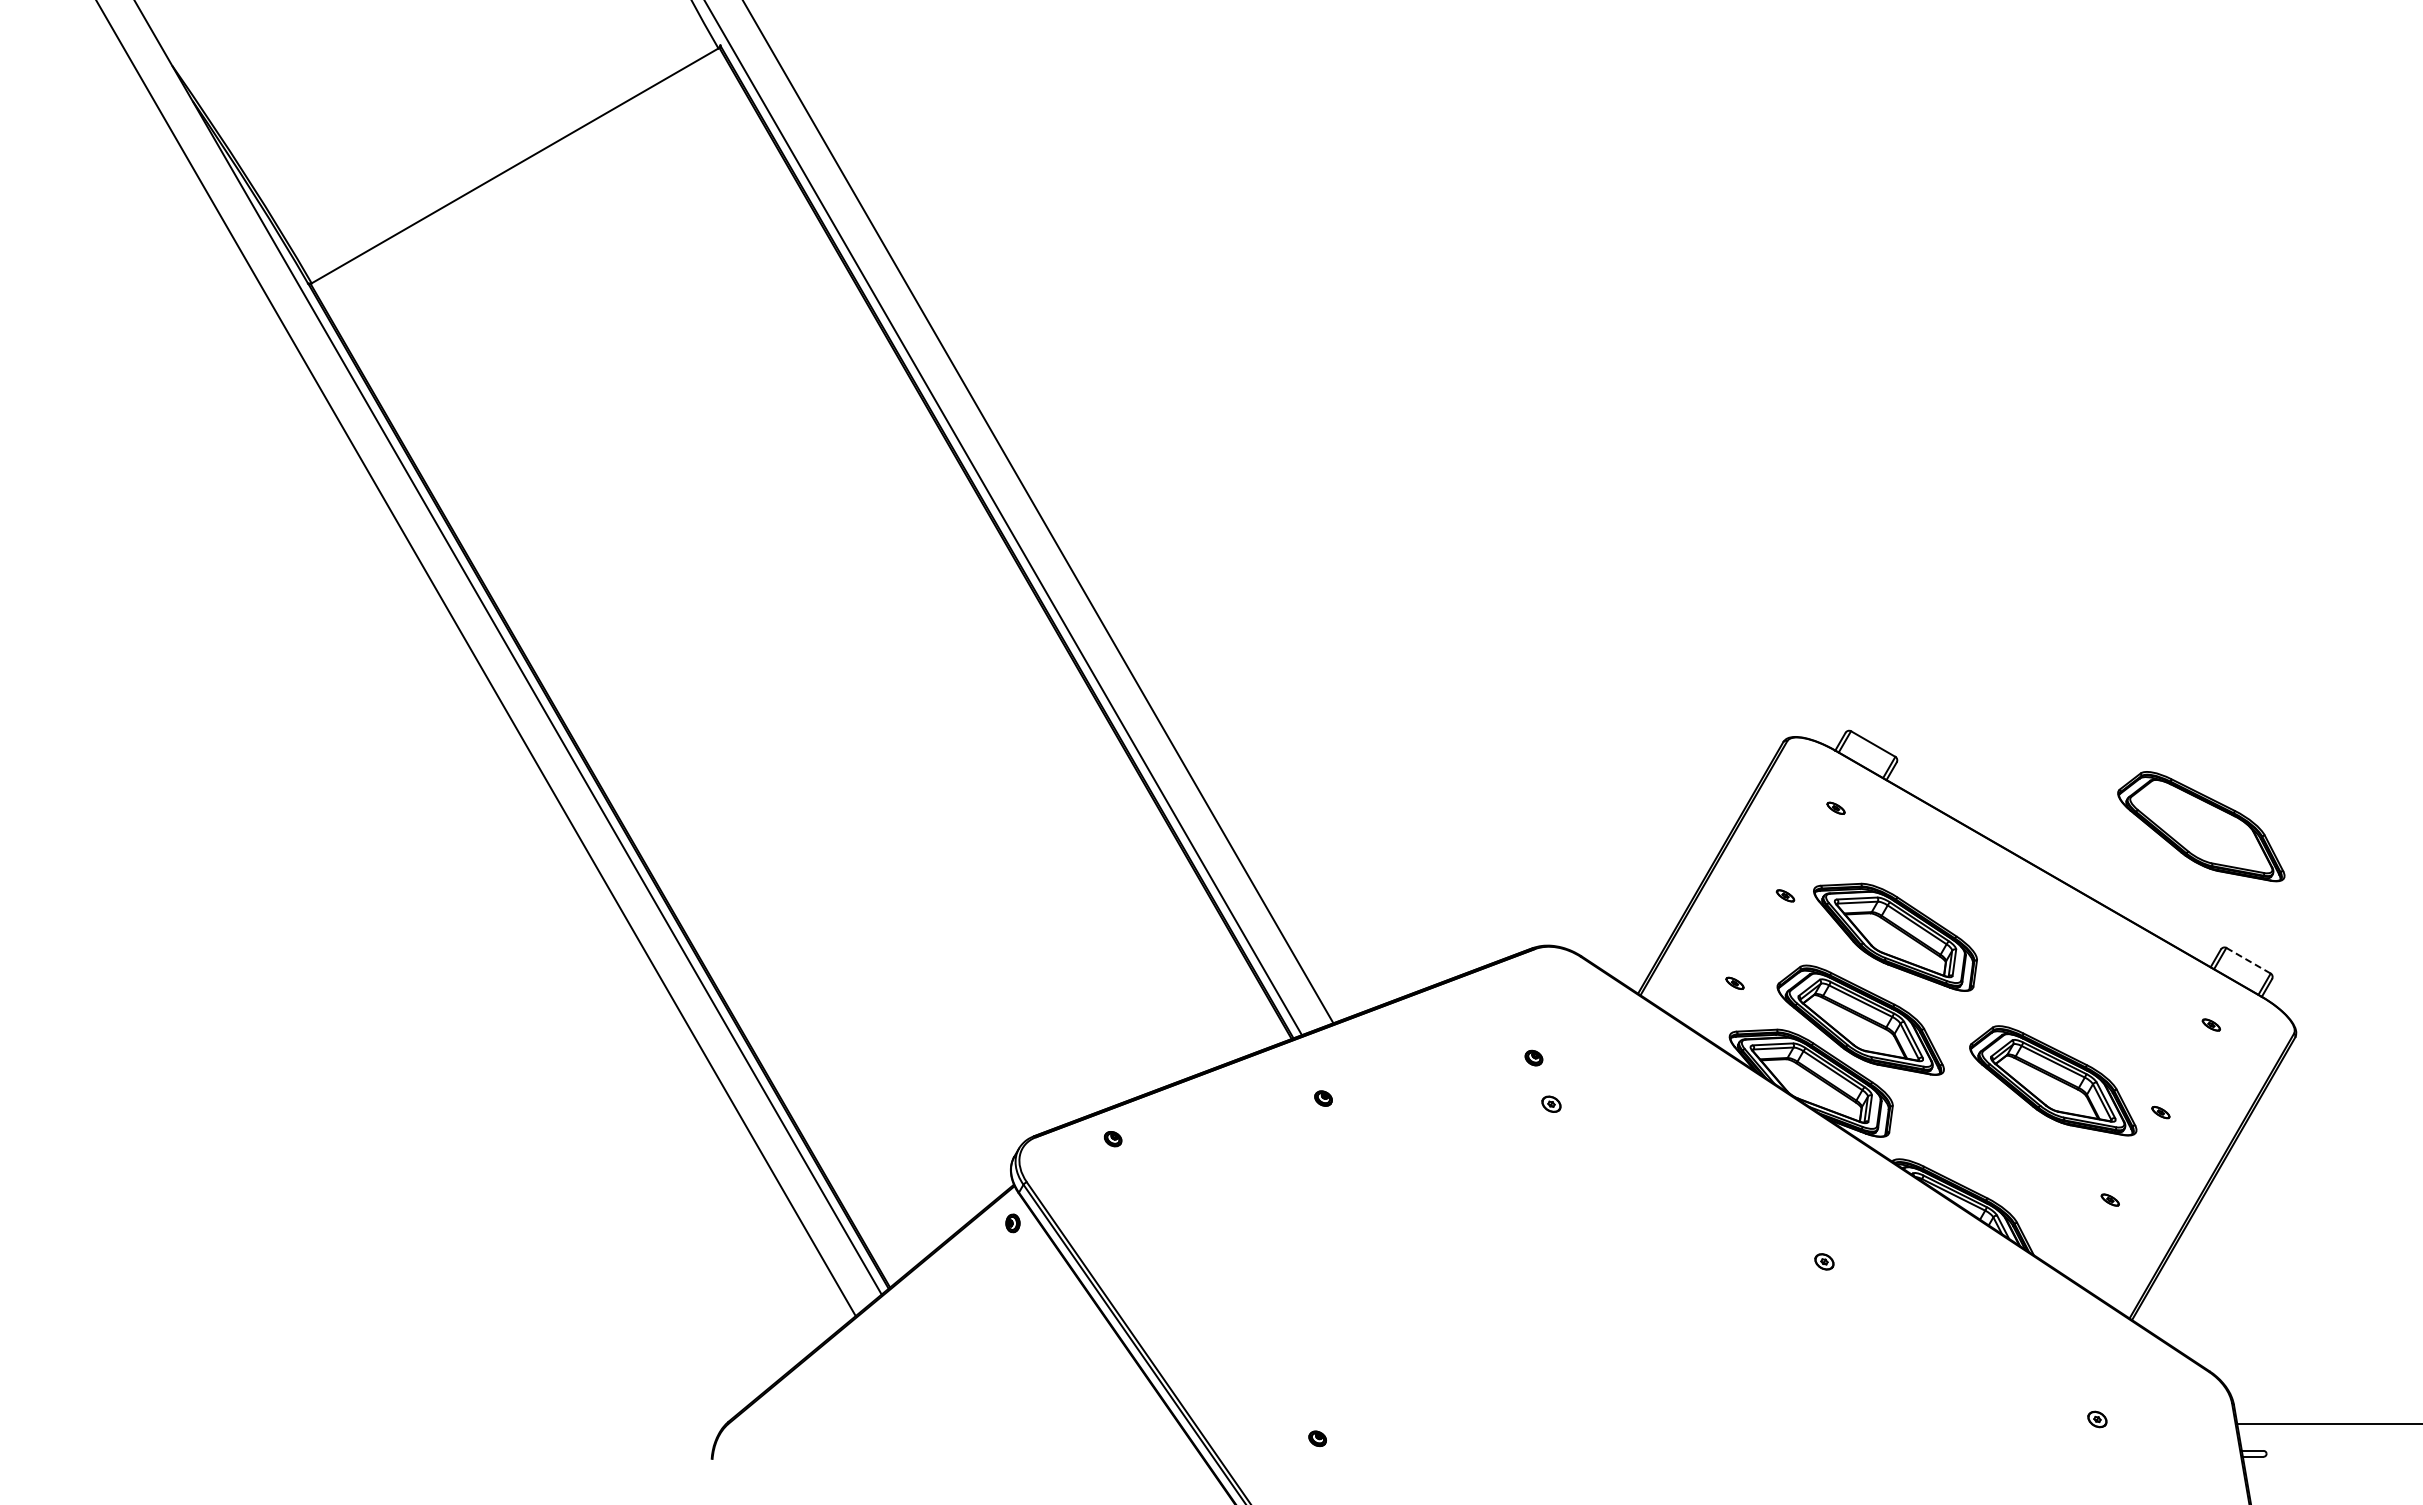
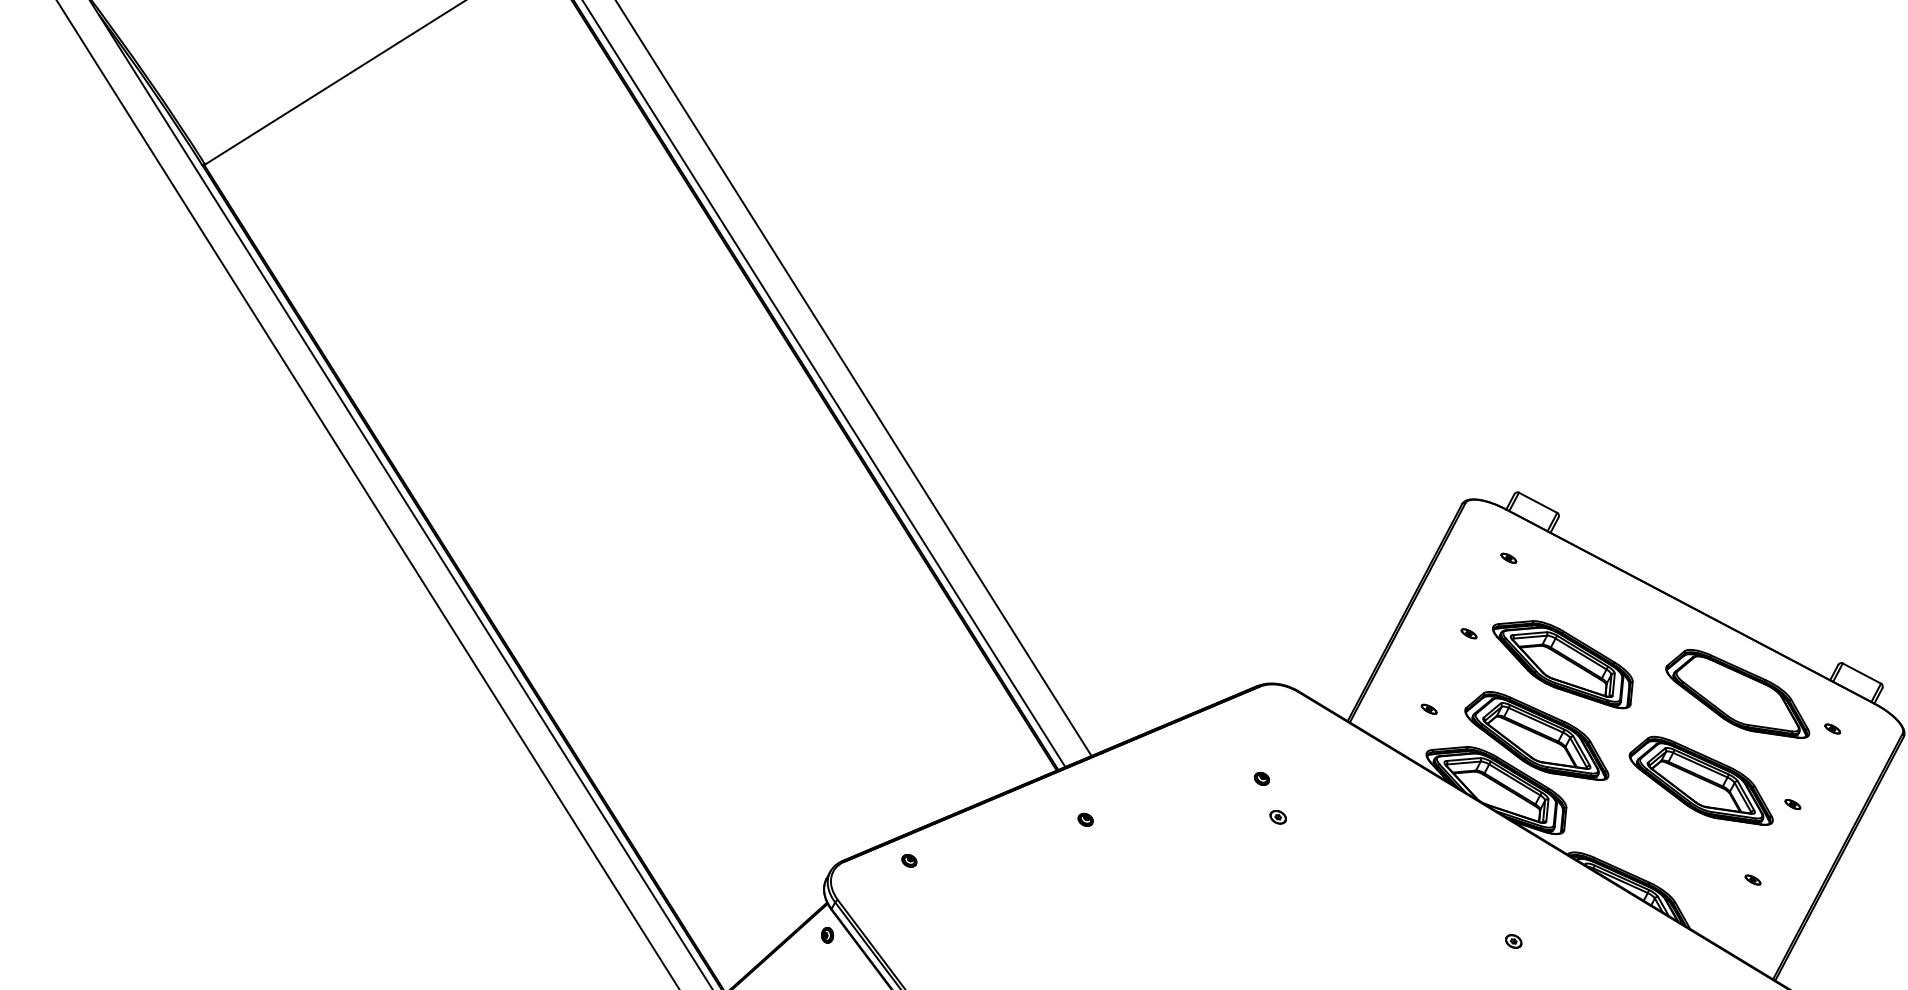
part: (2201, 826) -> (1737, 694), moved
line: (2248, 960) -> (1861, 673), dashed -> solid

